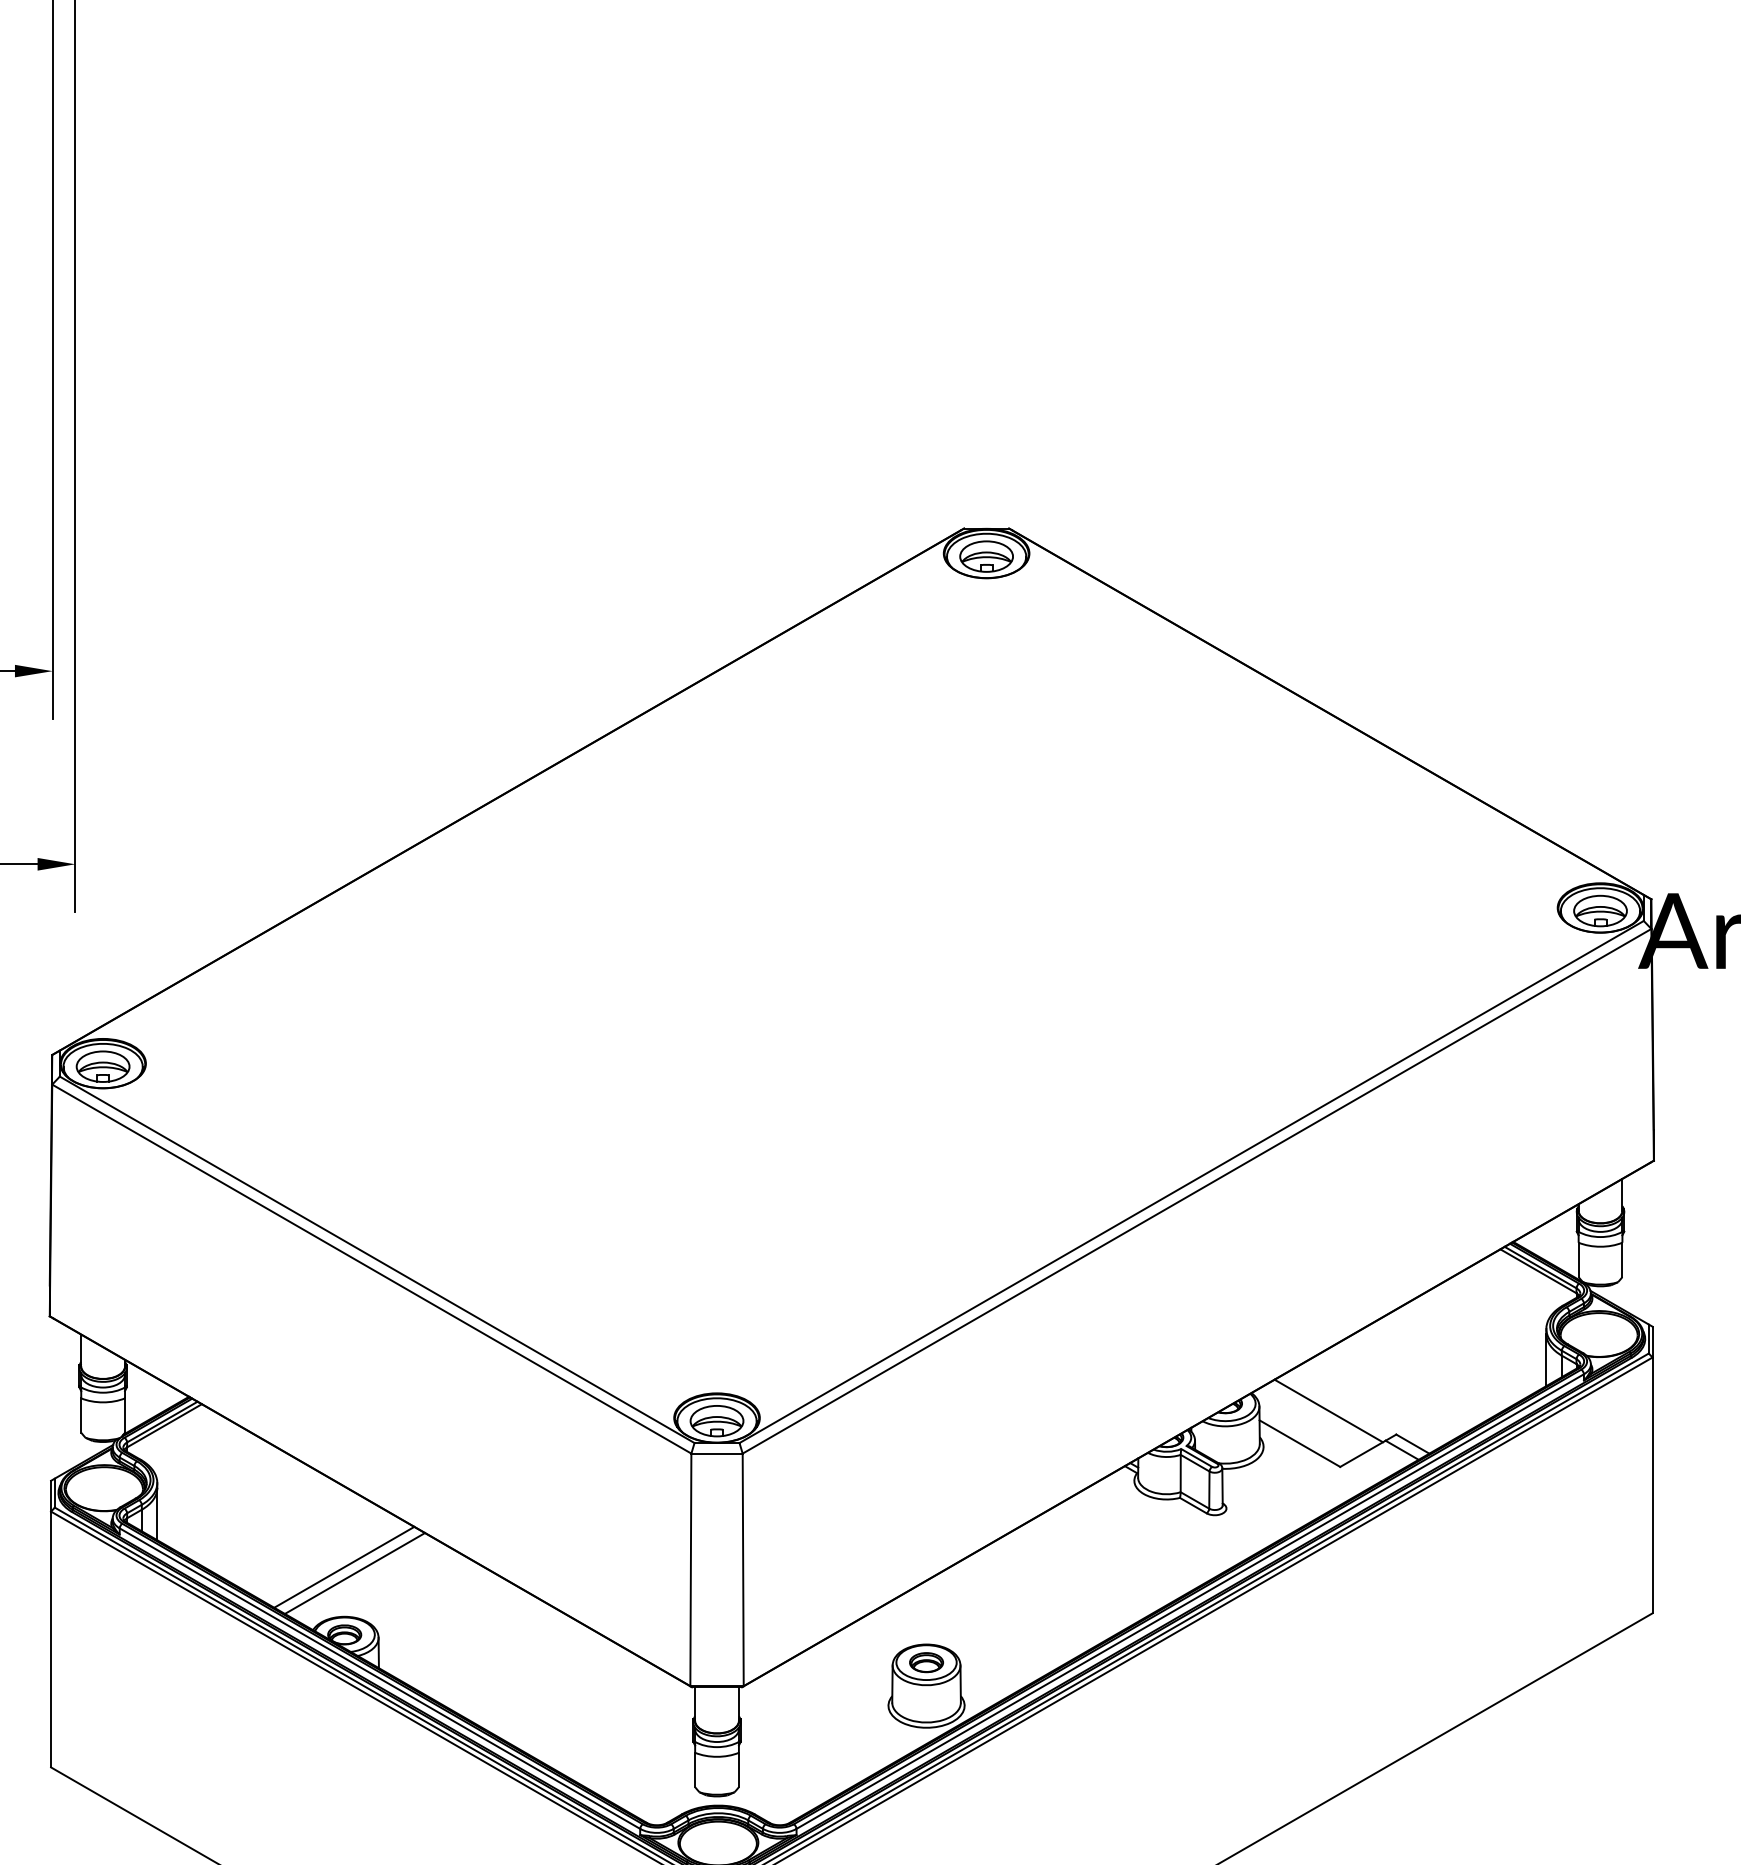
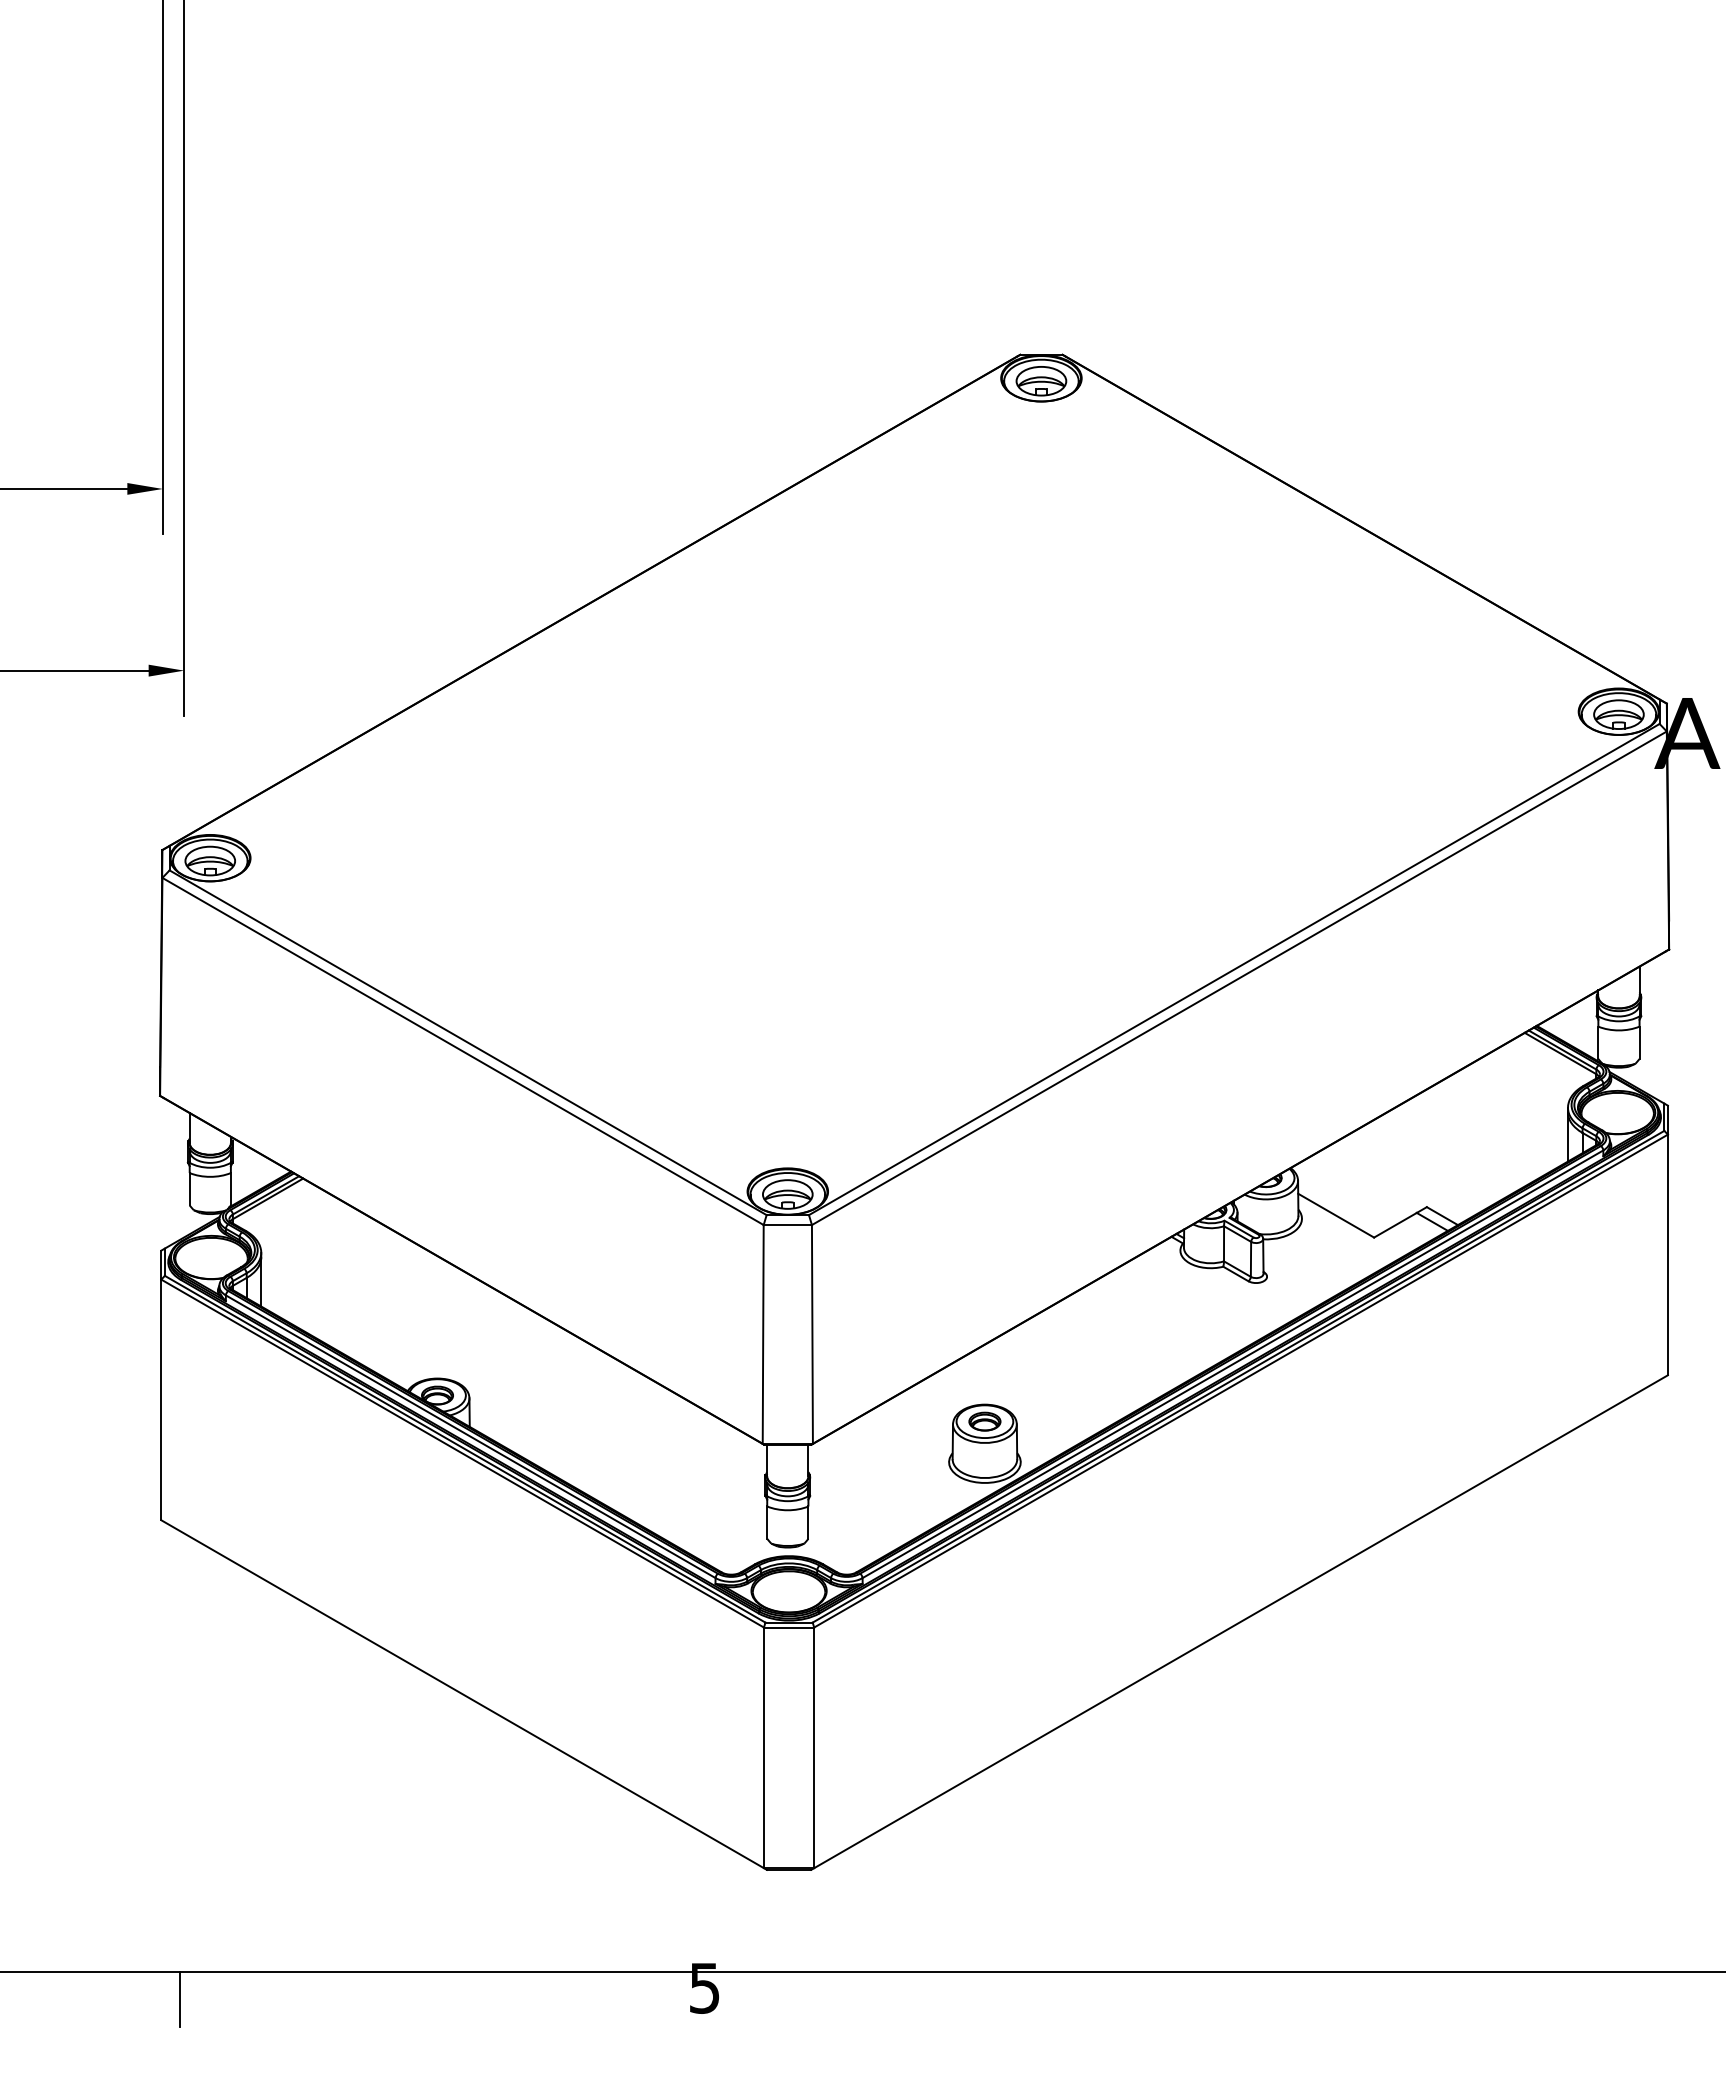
line: (1328, 1410) -> (1363, 1184), removed
line: (344, 1566) -> (437, 1331), removed
line: (355, 1573) -> (447, 1337), removed

